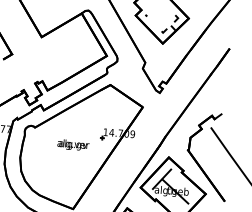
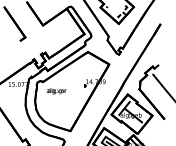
text: (73, 145) -> (56, 91), moved

